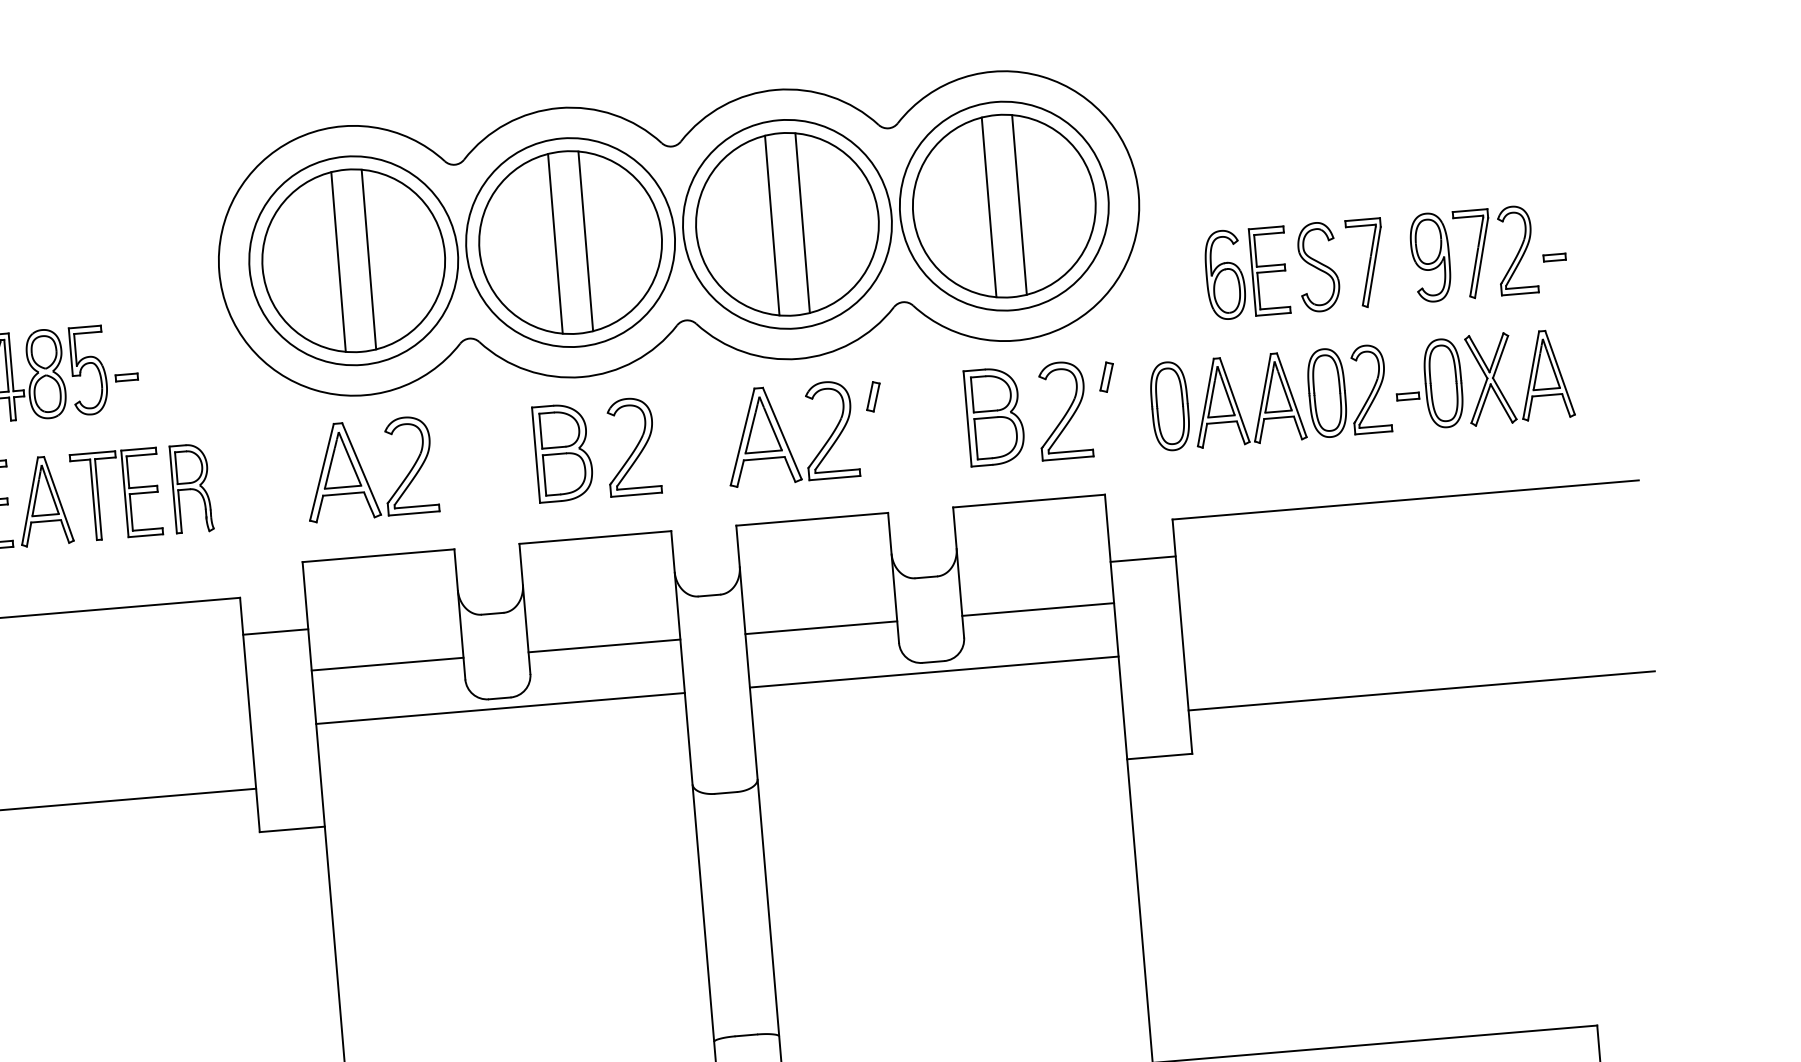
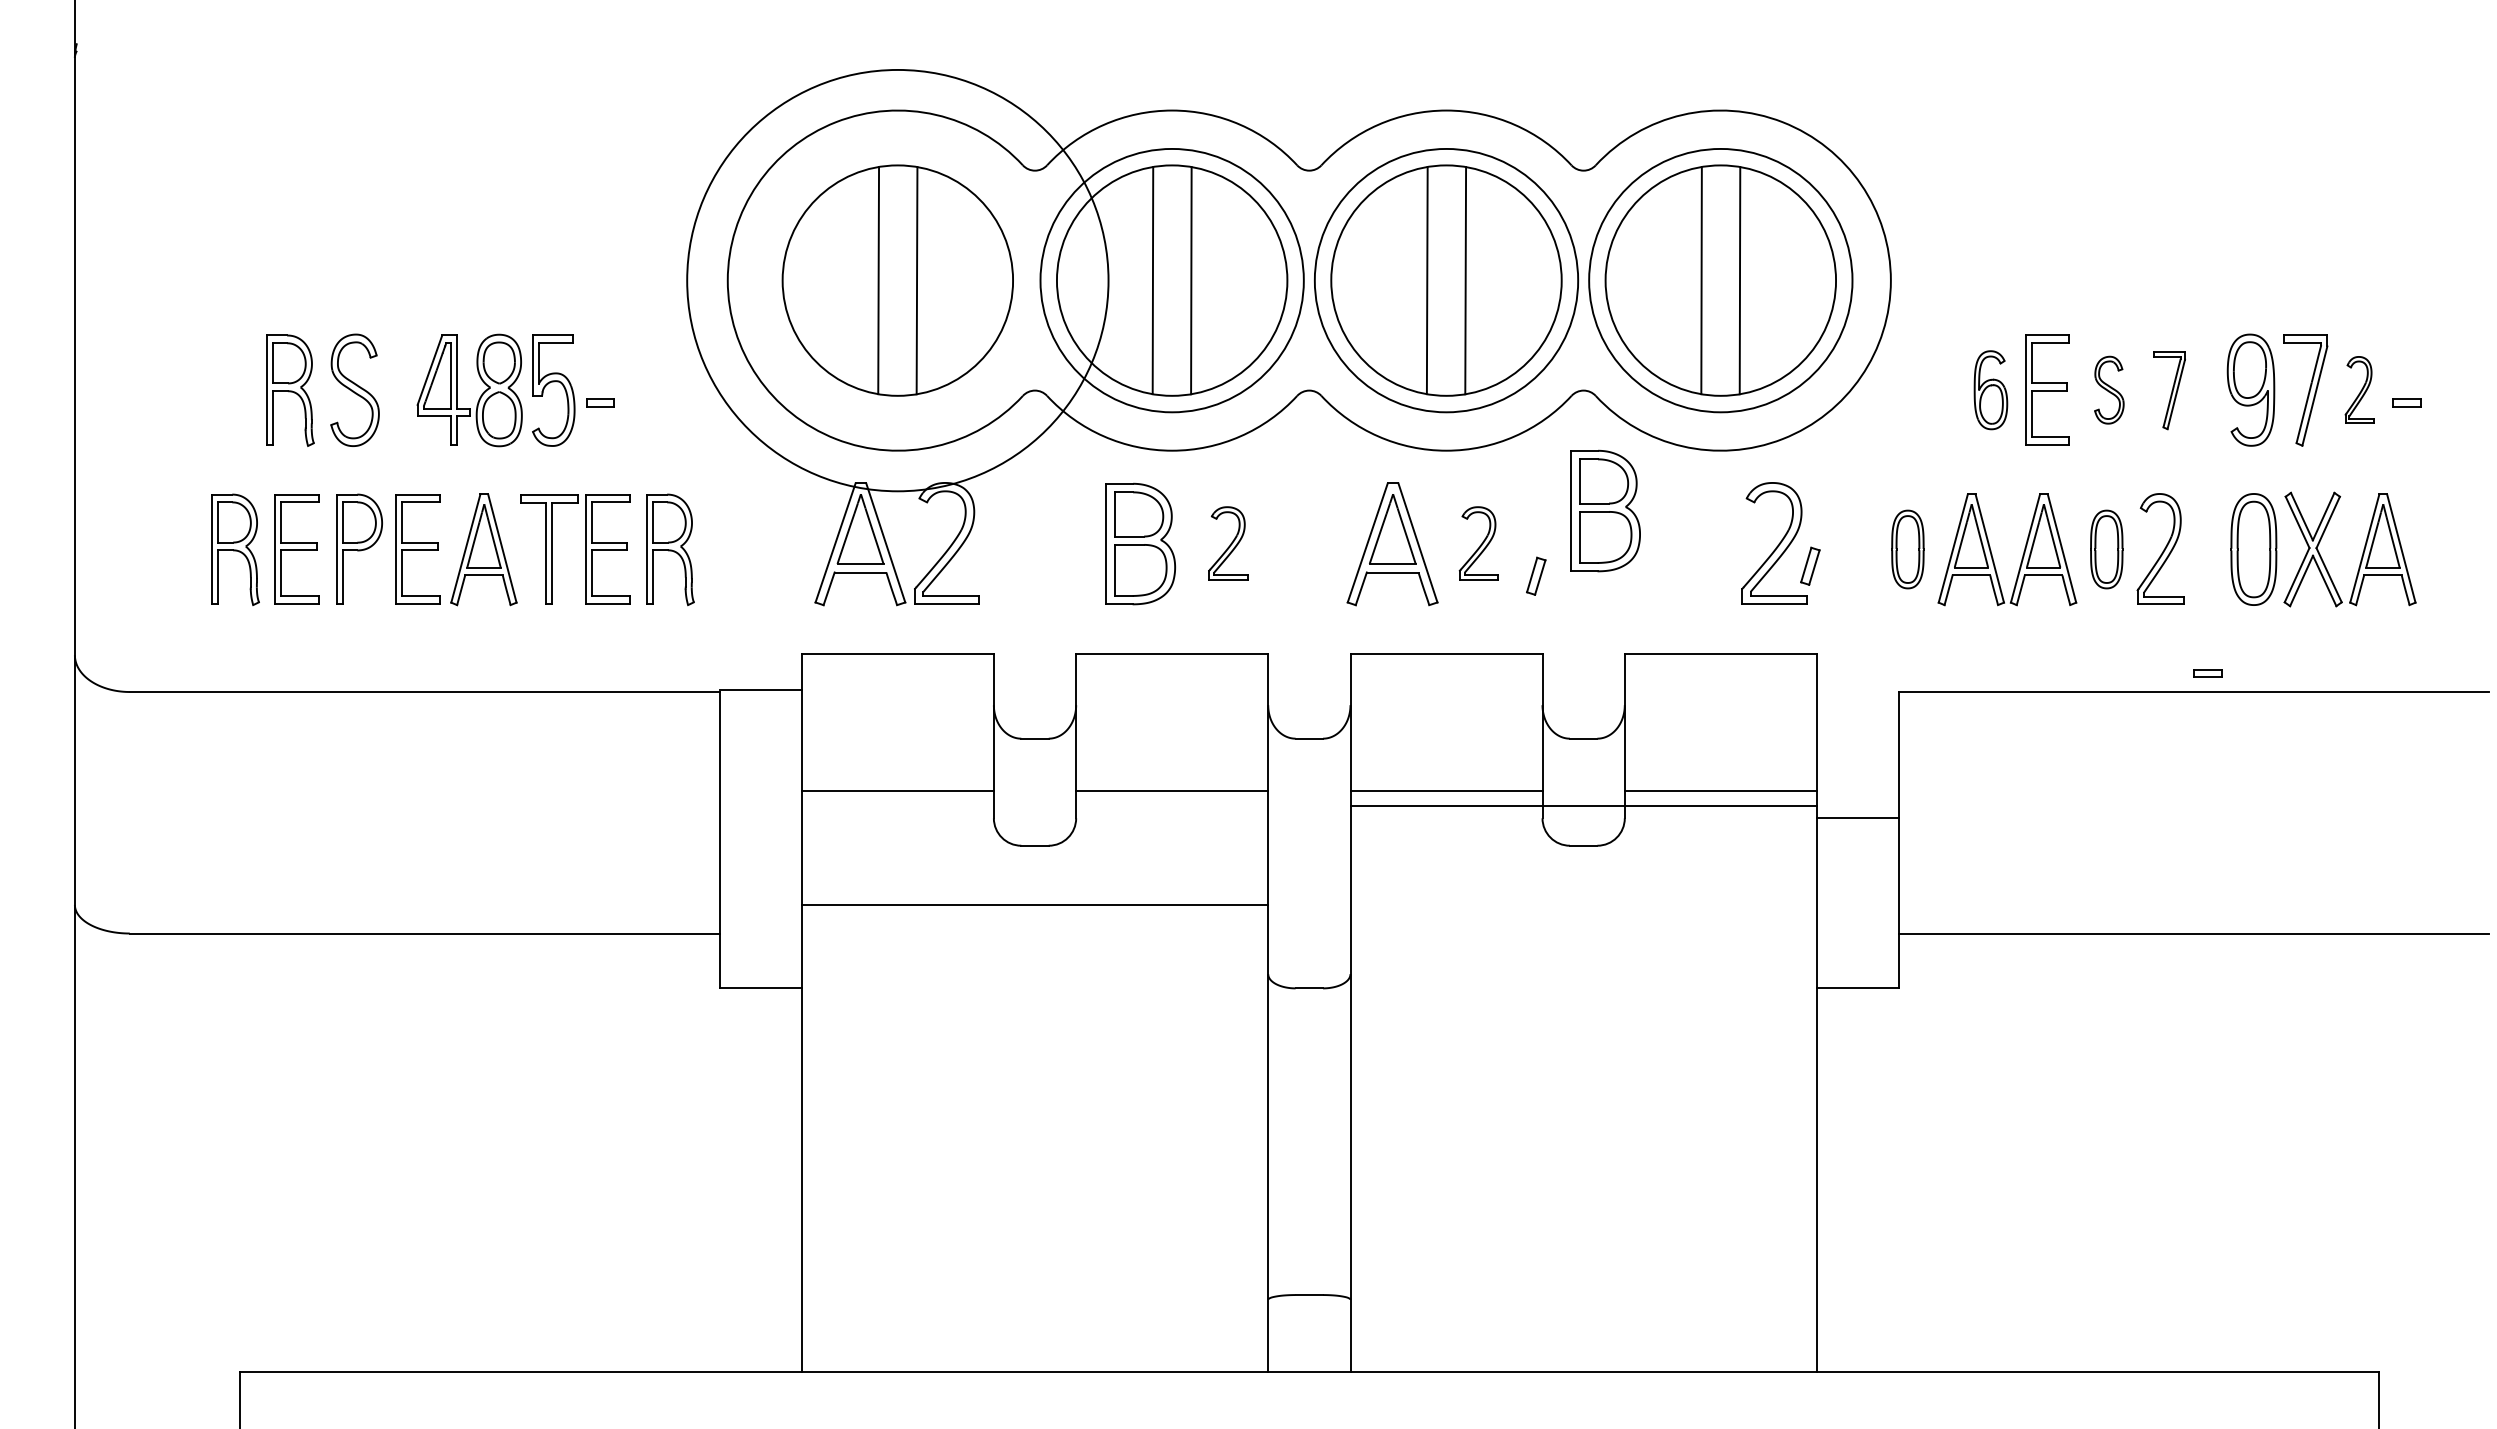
part: (1516, 249) -> (2359, 389), size x0.6
circle: (353, 260) -> (897, 280), size x1.6
part: (1366, 263) -> (2169, 390), size x0.7
part: (1318, 266) -> (2109, 389), size x0.6
part: (1224, 274) -> (1990, 389), size x0.7
part: (1106, 376) -> (1810, 565), moved
part: (1327, 393) -> (2106, 549), size x0.7
part: (873, 396) -> (1536, 575), moved
part: (1407, 396) -> (2207, 673), moved
part: (1169, 406) -> (1907, 549), size x0.7
part: (994, 416) -> (1605, 510), moved
part: (830, 430) -> (1478, 543), size x0.6
part: (632, 446) -> (1228, 543), size x0.6
line: (1142, 559) -> (1857, 817), moved
line: (275, 631) -> (760, 689), moved
line: (934, 672) -> (1583, 806), moved
line: (500, 708) -> (1034, 905), moved

